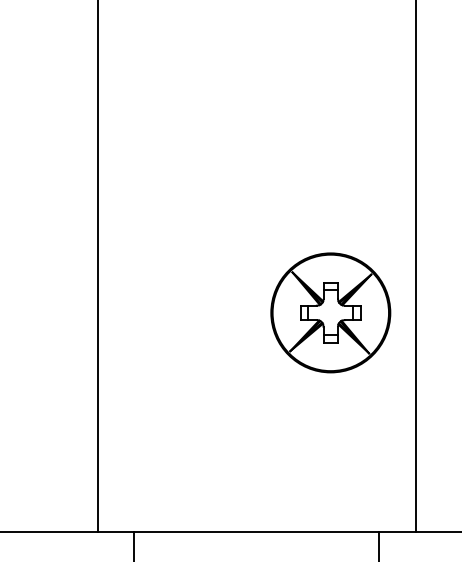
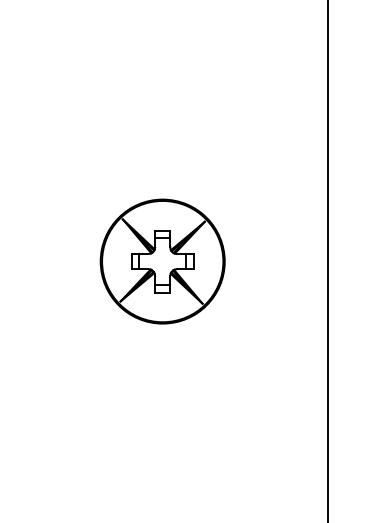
part: (330, 312) -> (162, 261), moved

